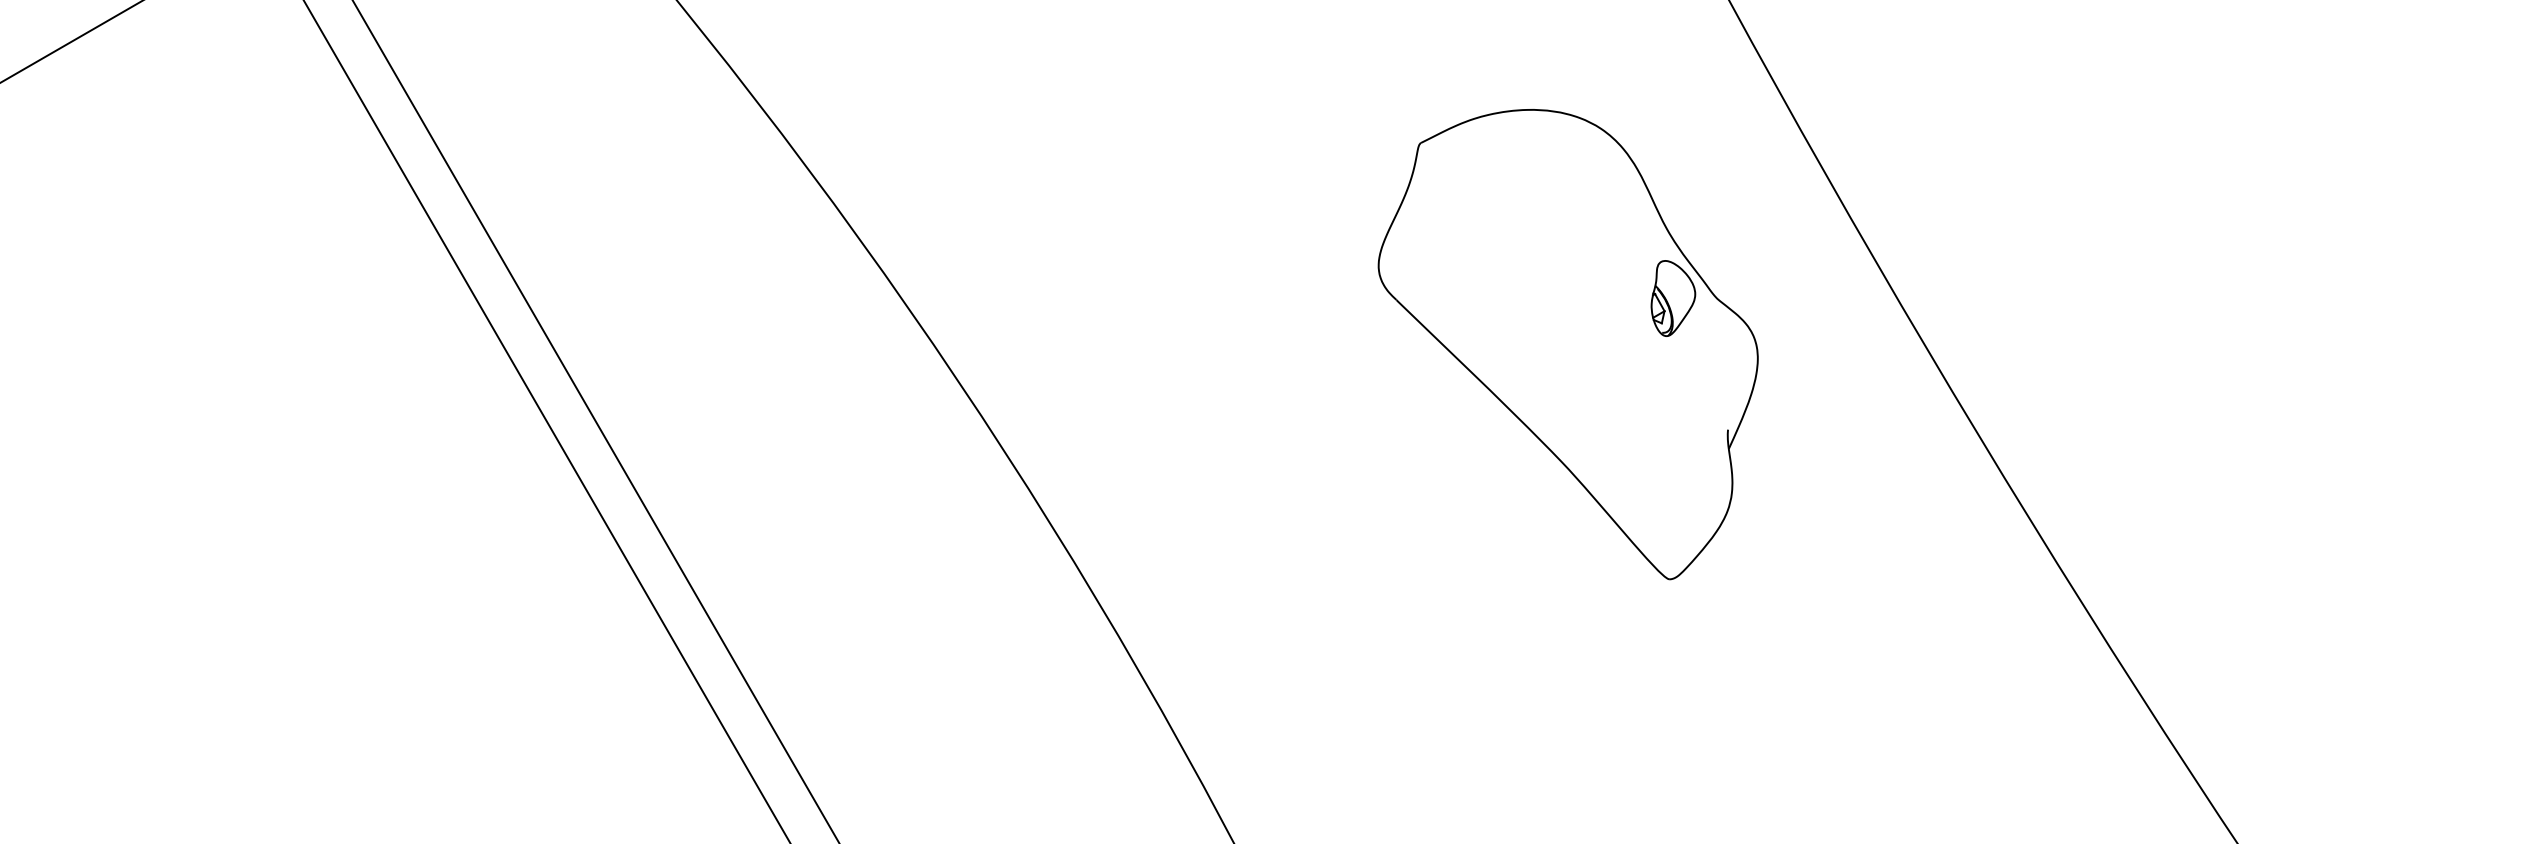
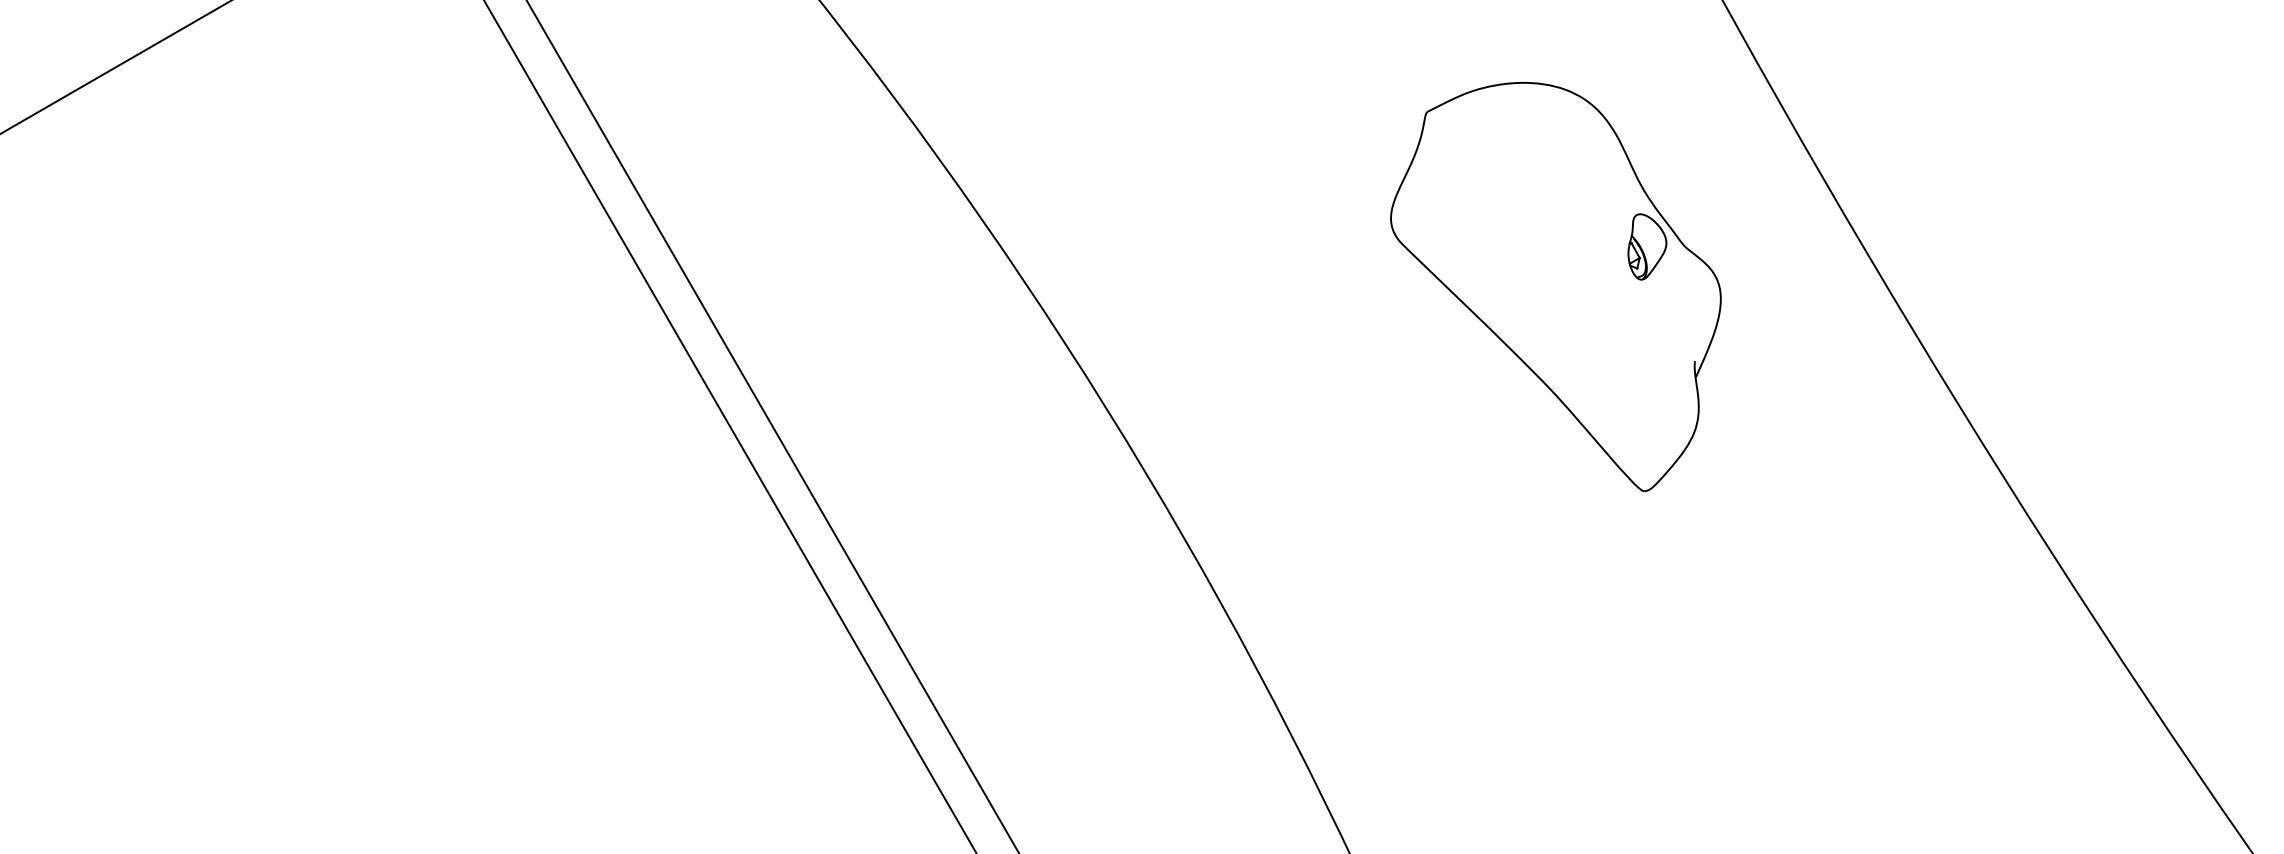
part: (1567, 345) -> (1555, 287), moved

